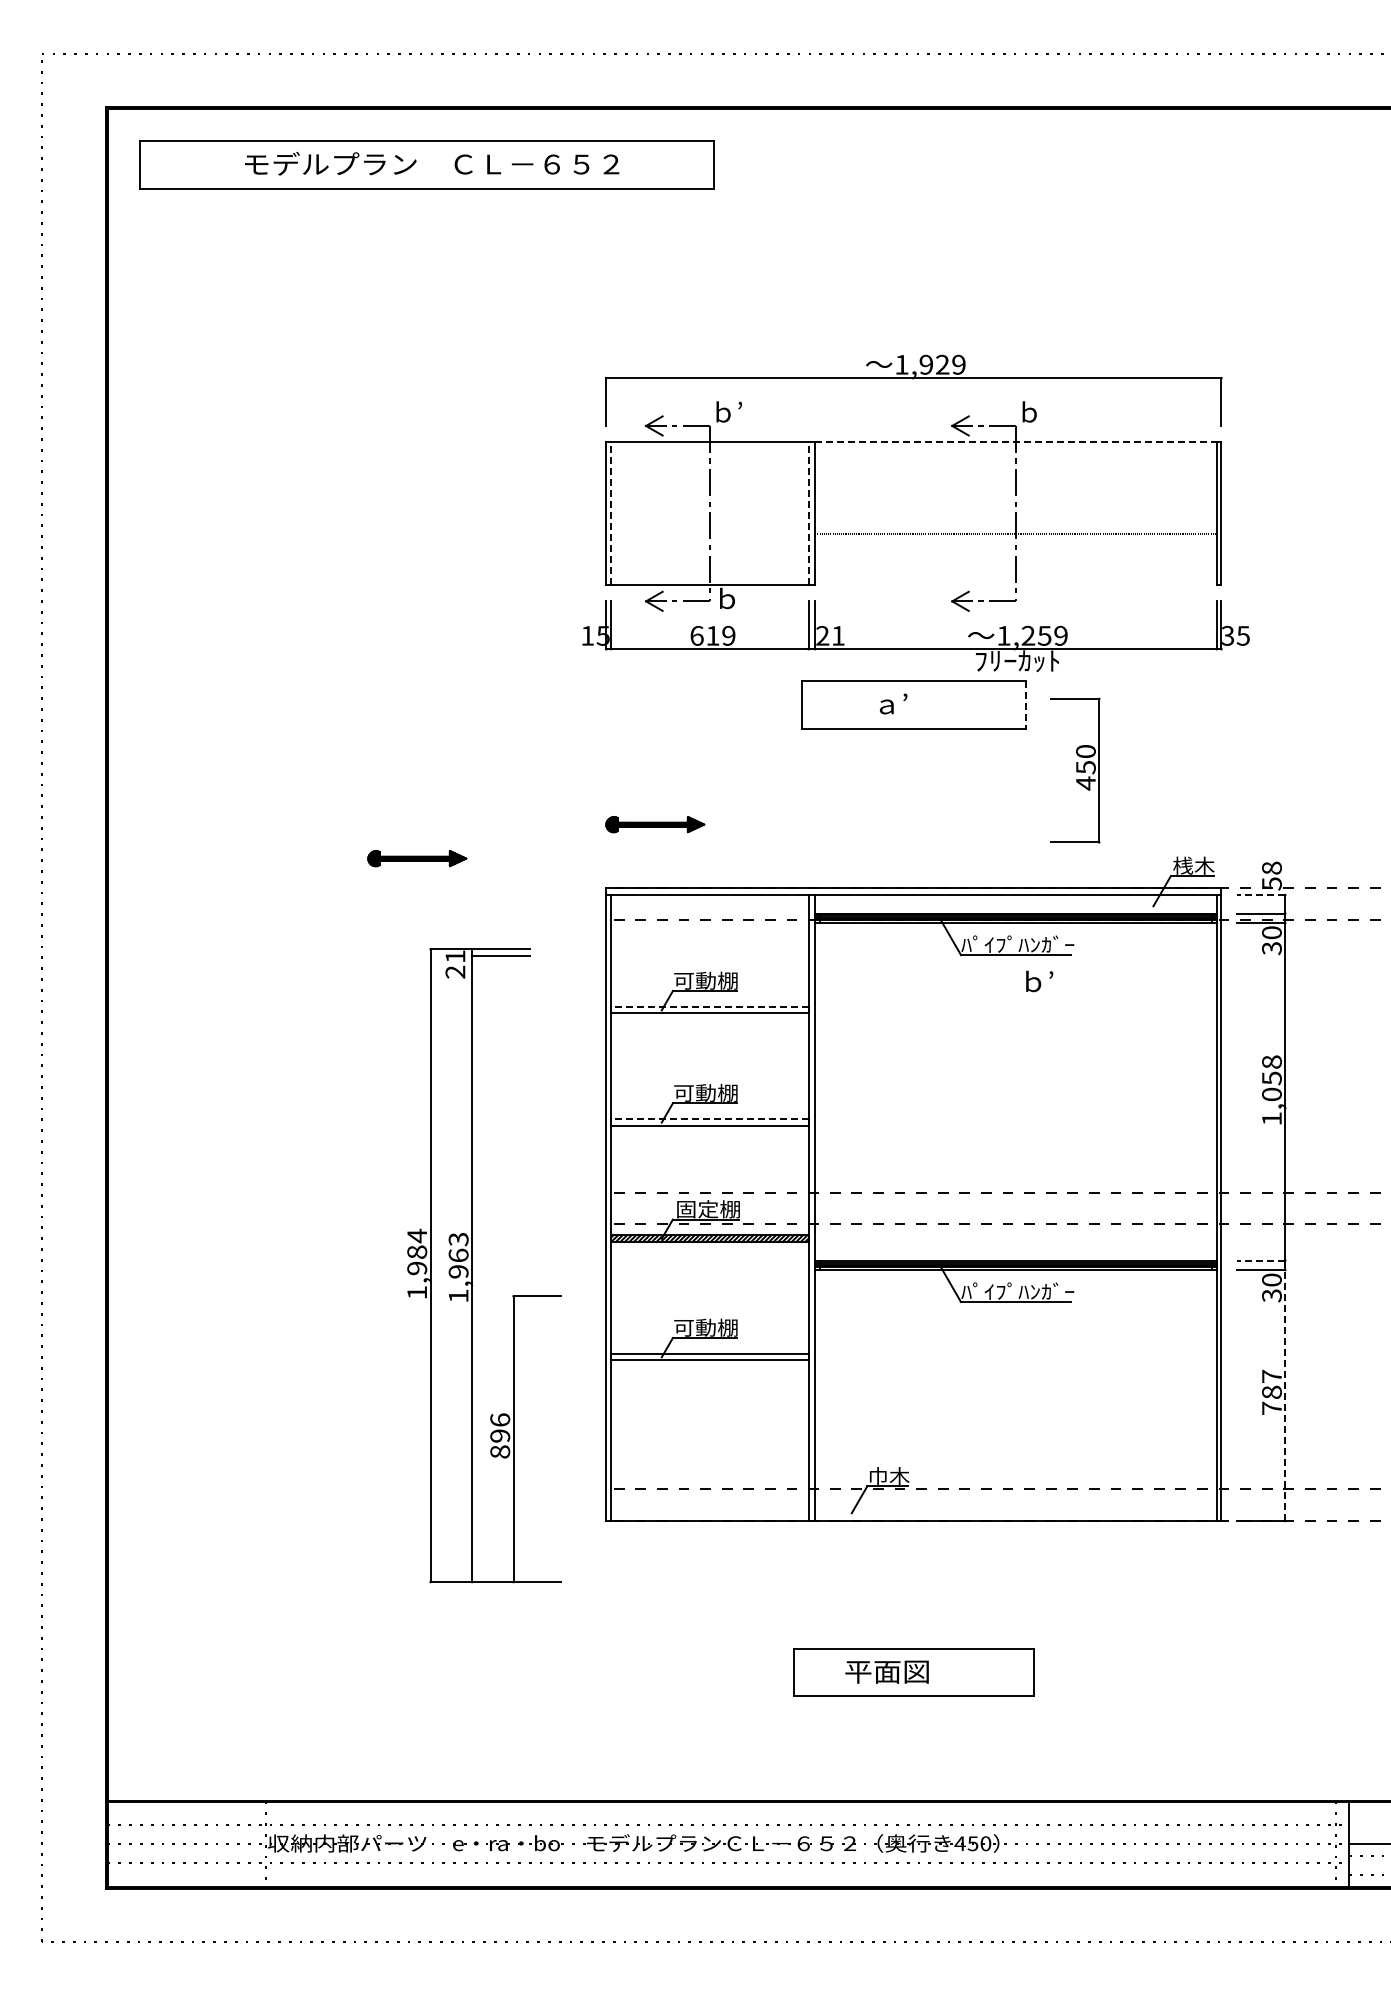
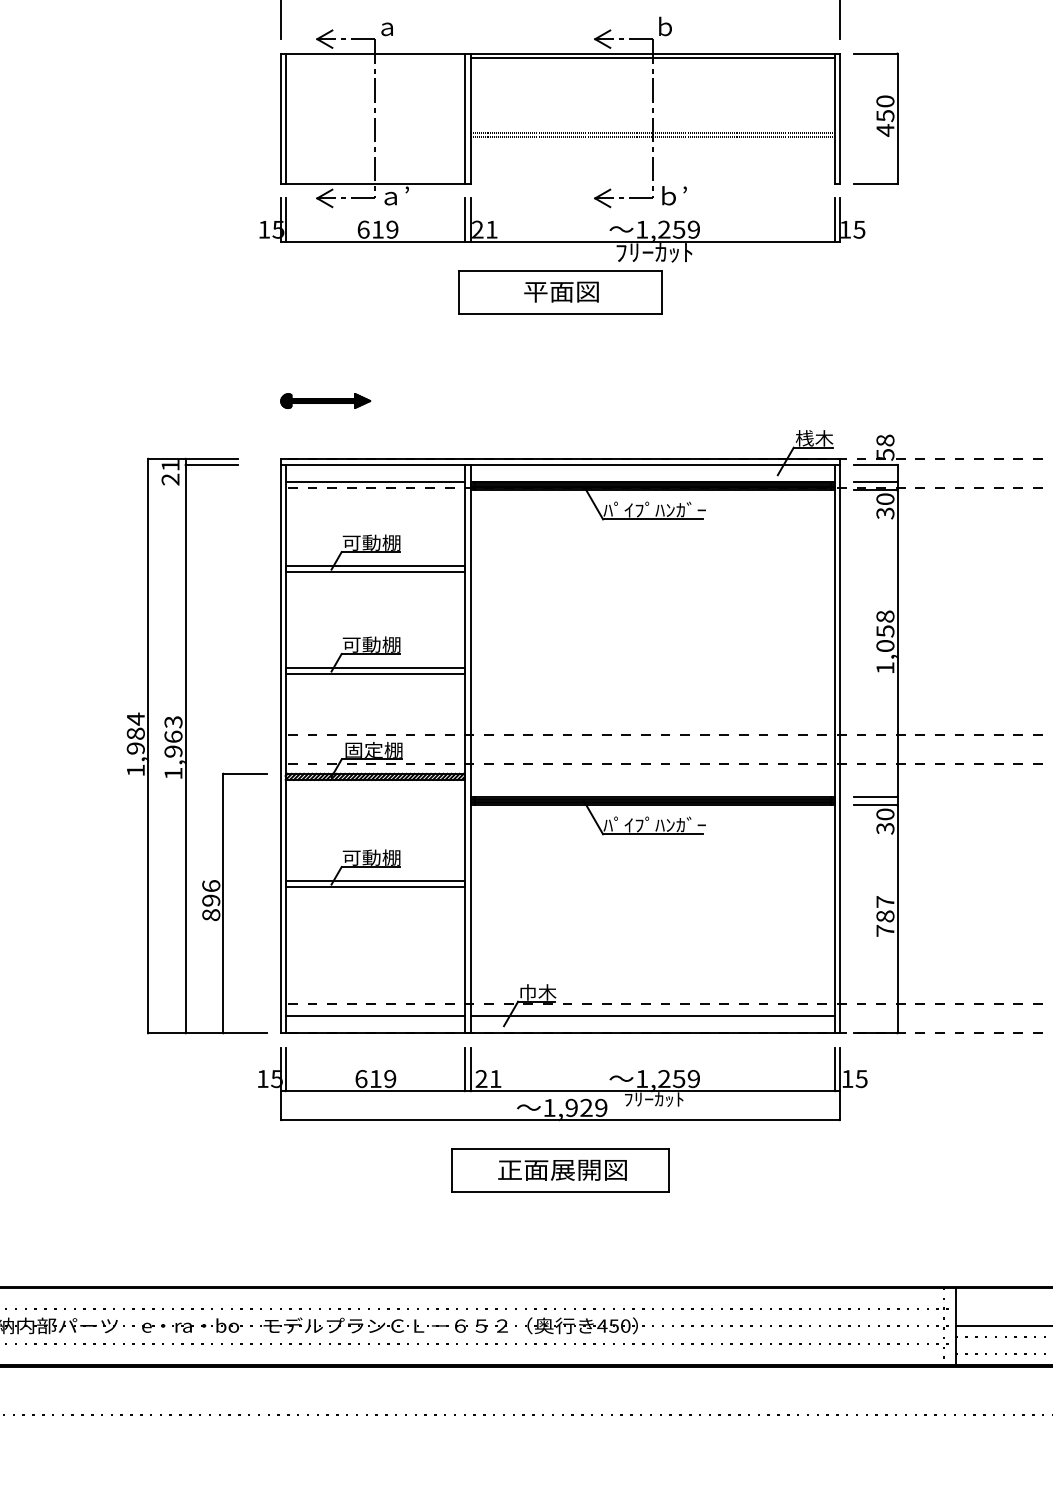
text: (728, 411) -> (392, 26), ｂ’ -> ａ
line: (1015, 441) -> (652, 53), dashed -> solid
line: (1015, 446) -> (652, 57), added
line: (611, 513) -> (285, 118), dashed -> solid
line: (808, 513) -> (464, 118), dashed -> solid
line: (1015, 528) -> (652, 132), added
text: (733, 598) -> (396, 195), ｂ -> ａ’
text: (1228, 635) -> (845, 229), 35 -> 15
text: (915, 704) -> (561, 292), ａ’ -> 平面図
line: (1025, 705) -> (661, 292), dashed -> solid
part: (1075, 770) -> (875, 118), moved
part: (417, 858) -> (109, 431), removed
line: (1261, 895) -> (875, 465), dashed -> solid
line: (709, 914) -> (374, 482), added
text: (1039, 981) -> (674, 195), moved
line: (709, 1006) -> (374, 566), dashed -> solid
line: (709, 1118) -> (374, 667), dashed -> solid
line: (1261, 1260) -> (875, 796), dashed -> solid
part: (472, 1265) -> (186, 745), moved
line: (1285, 1395) -> (897, 919), dashed -> solid
line: (709, 1501) -> (374, 1015), added
line: (1015, 1501) -> (652, 1015), added
part: (916, 1584) -> (562, 1090), added
text: (916, 1671) -> (562, 1169), 平面図 -> 正面展開図

